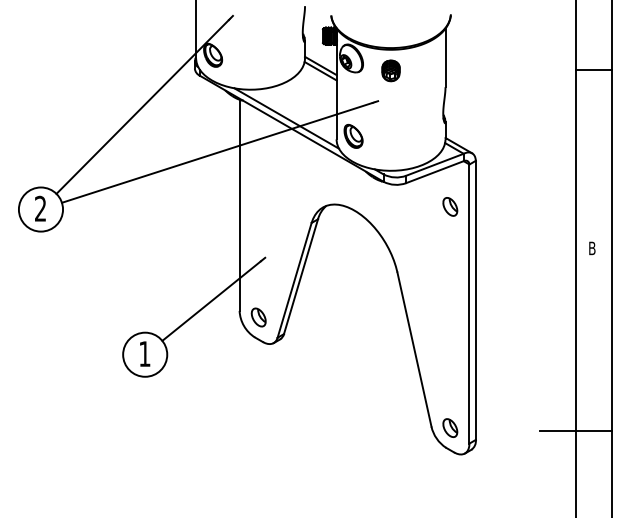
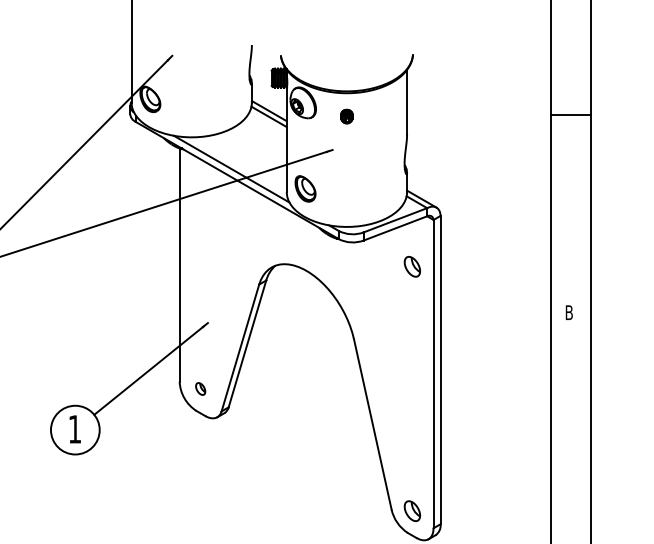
part: (390, 70) -> (346, 116), size x0.6
part: (258, 317) -> (200, 388), size x0.6
line: (575, 430) -> (550, 513), removed

